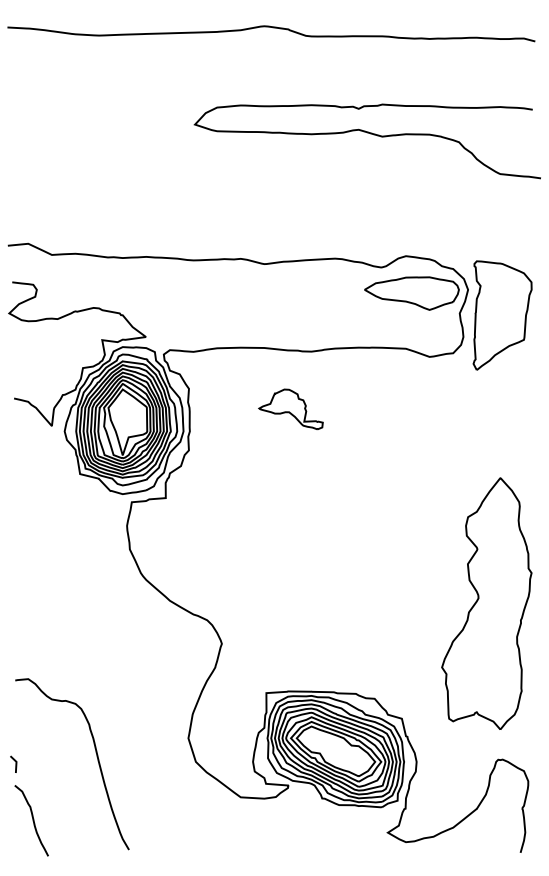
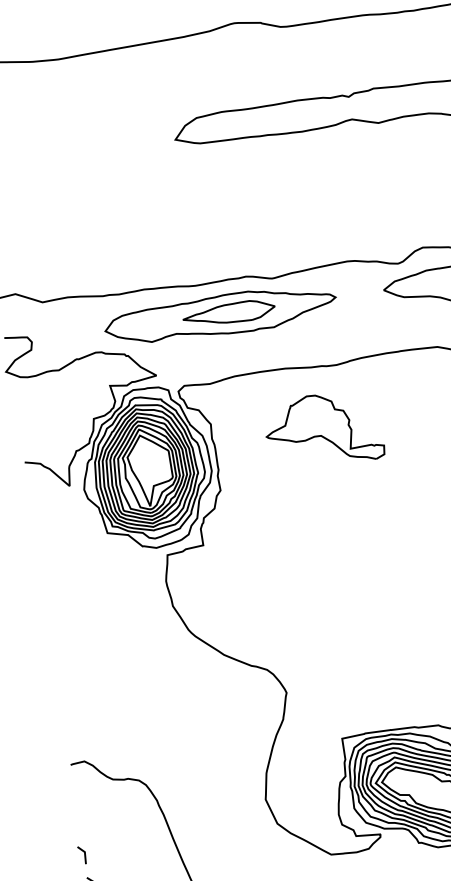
part: (212, 290) -> (220, 315), added
part: (290, 409) -> (323, 430), size x1.67

